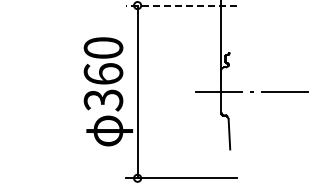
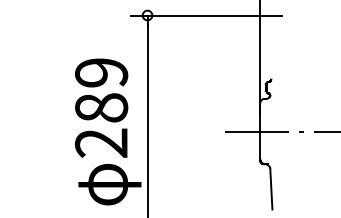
line: (181, 5) -> (206, 15), dashed -> solid
text: (103, 74) -> (101, 108), 360 -> 289

